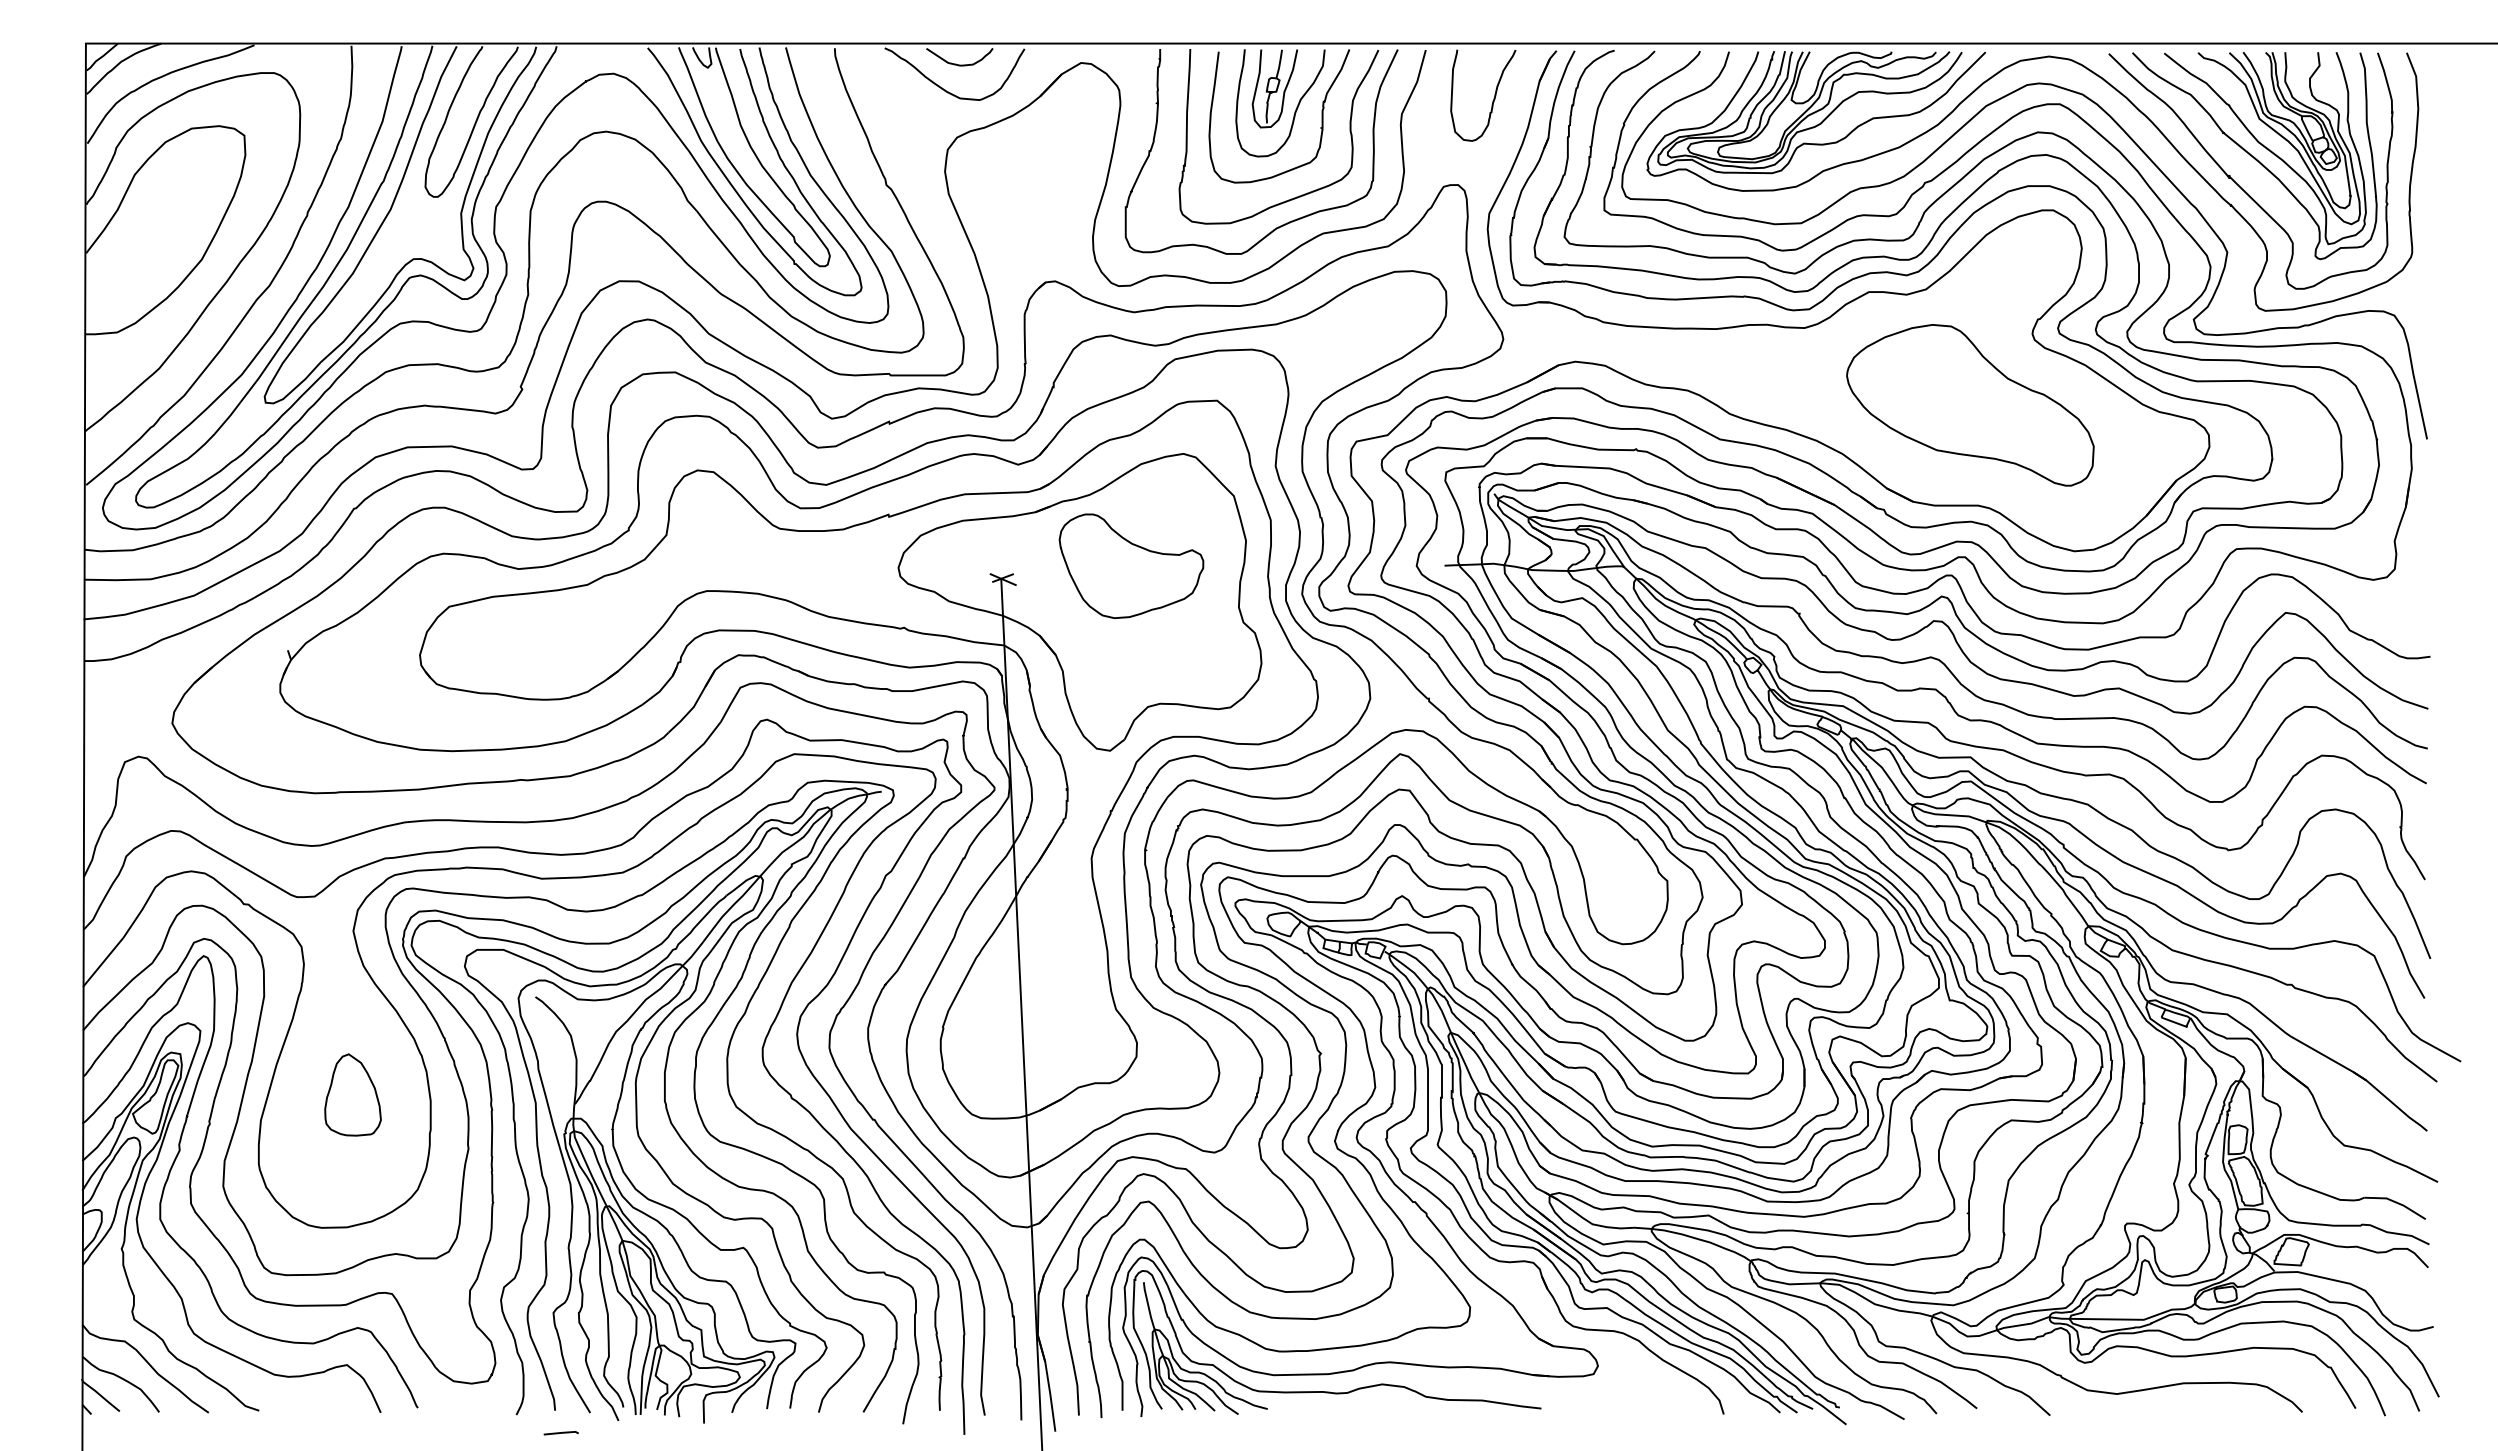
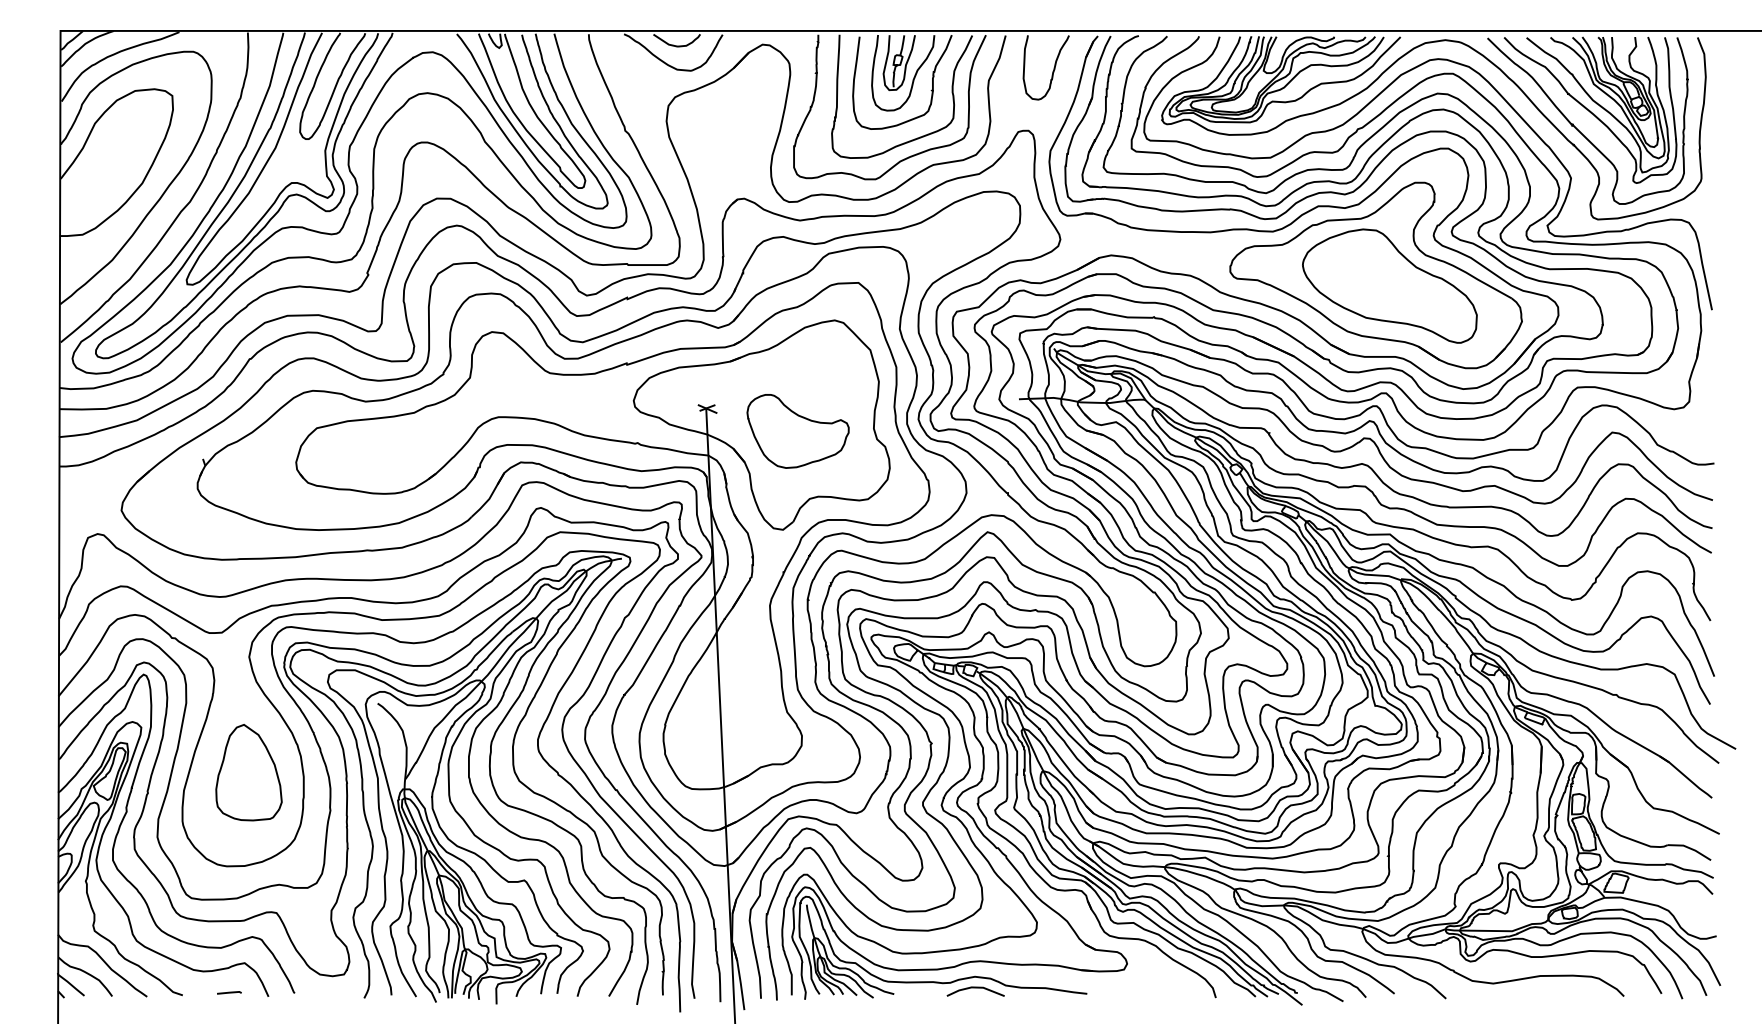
part: (1950, 389) -> (1375, 274), added
curve: (1140, 548) -> (804, 418), moved
part: (352, 1094) -> (248, 772), size x1.67
line: (1383, 1400) -> (975, 988), added
line: (560, 1433) -> (228, 993), moved

